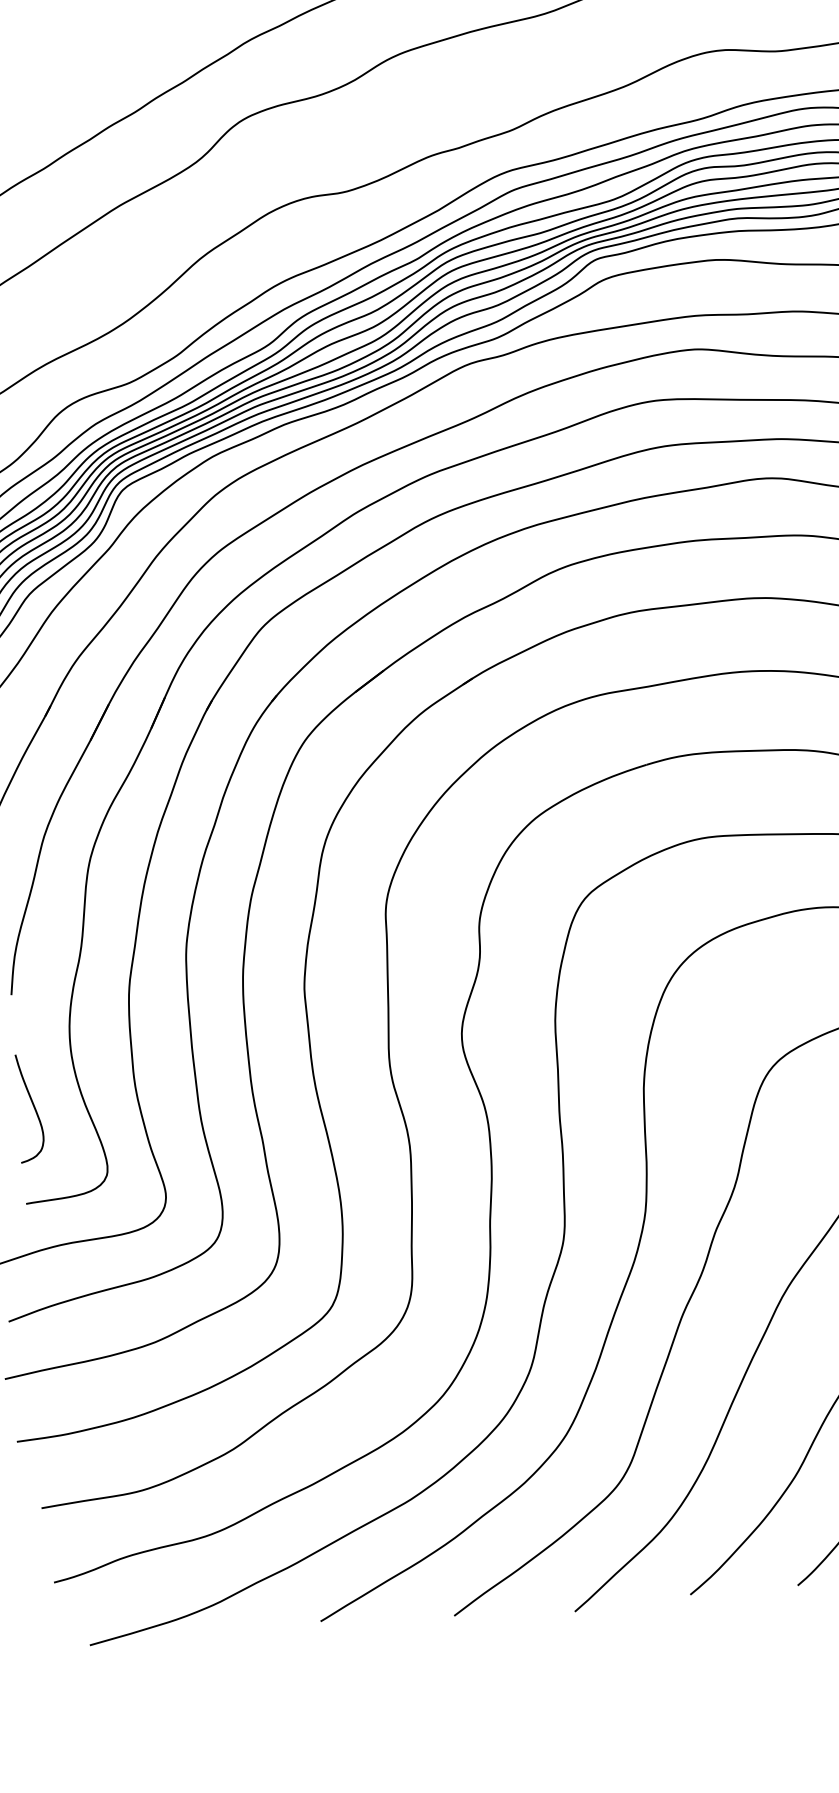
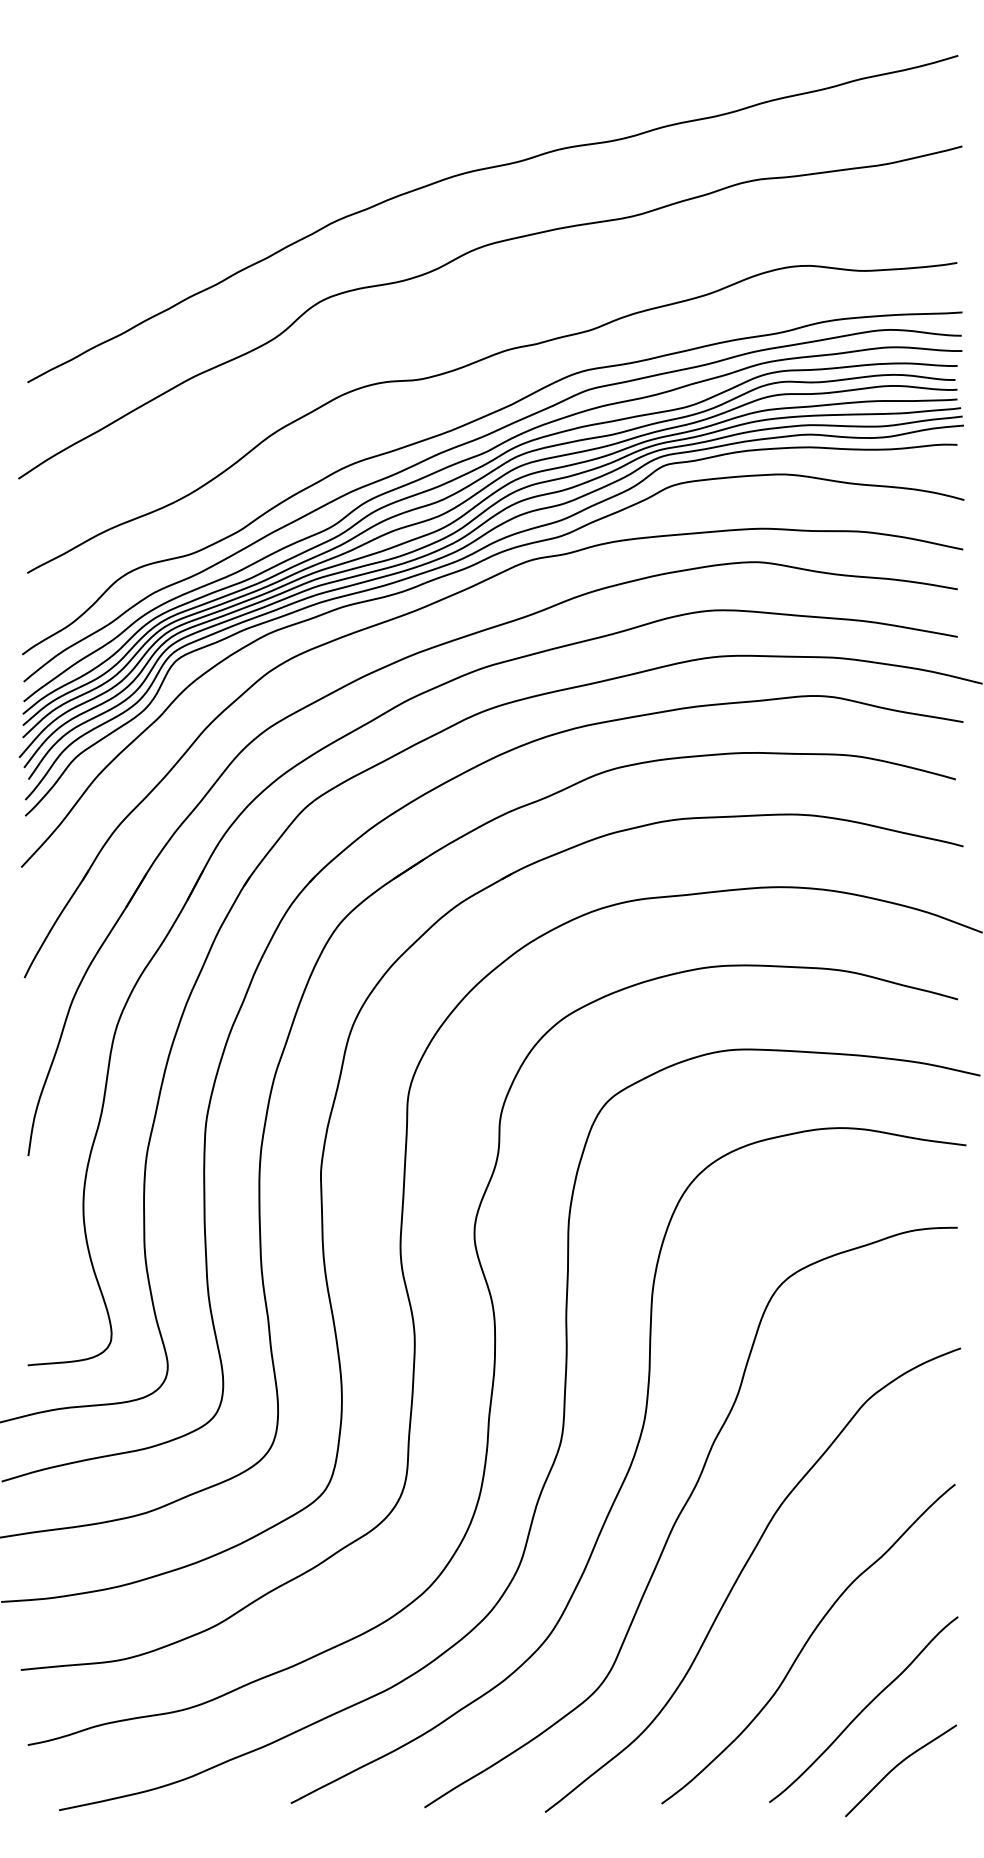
curve: (32, 1106) -> (41, 1268), removed

